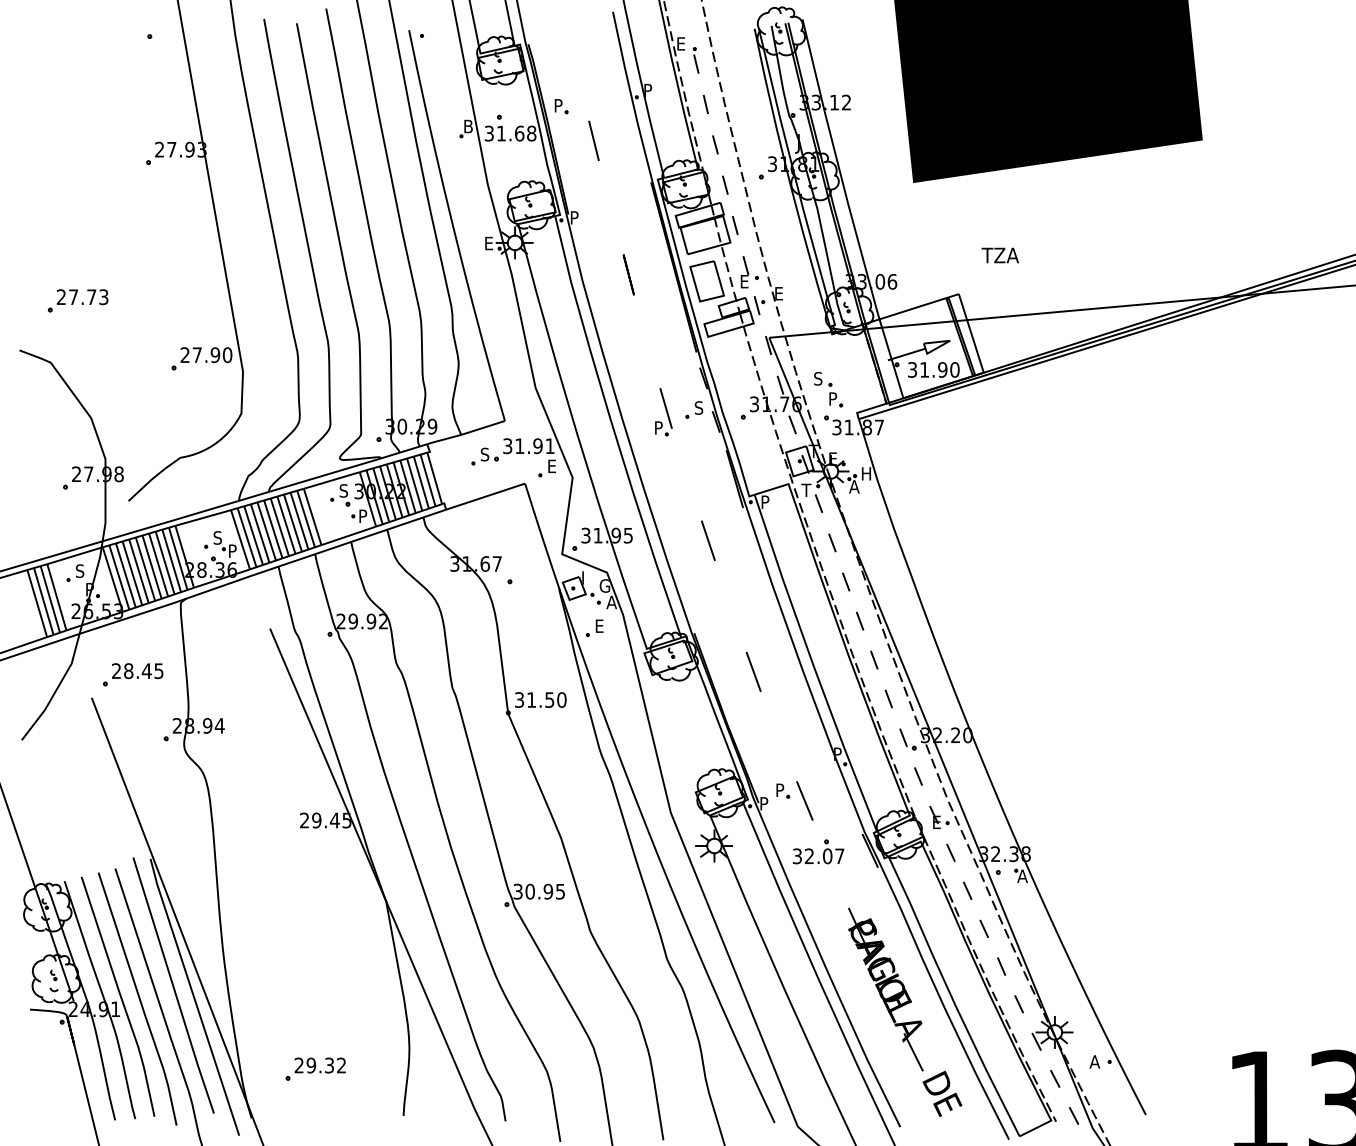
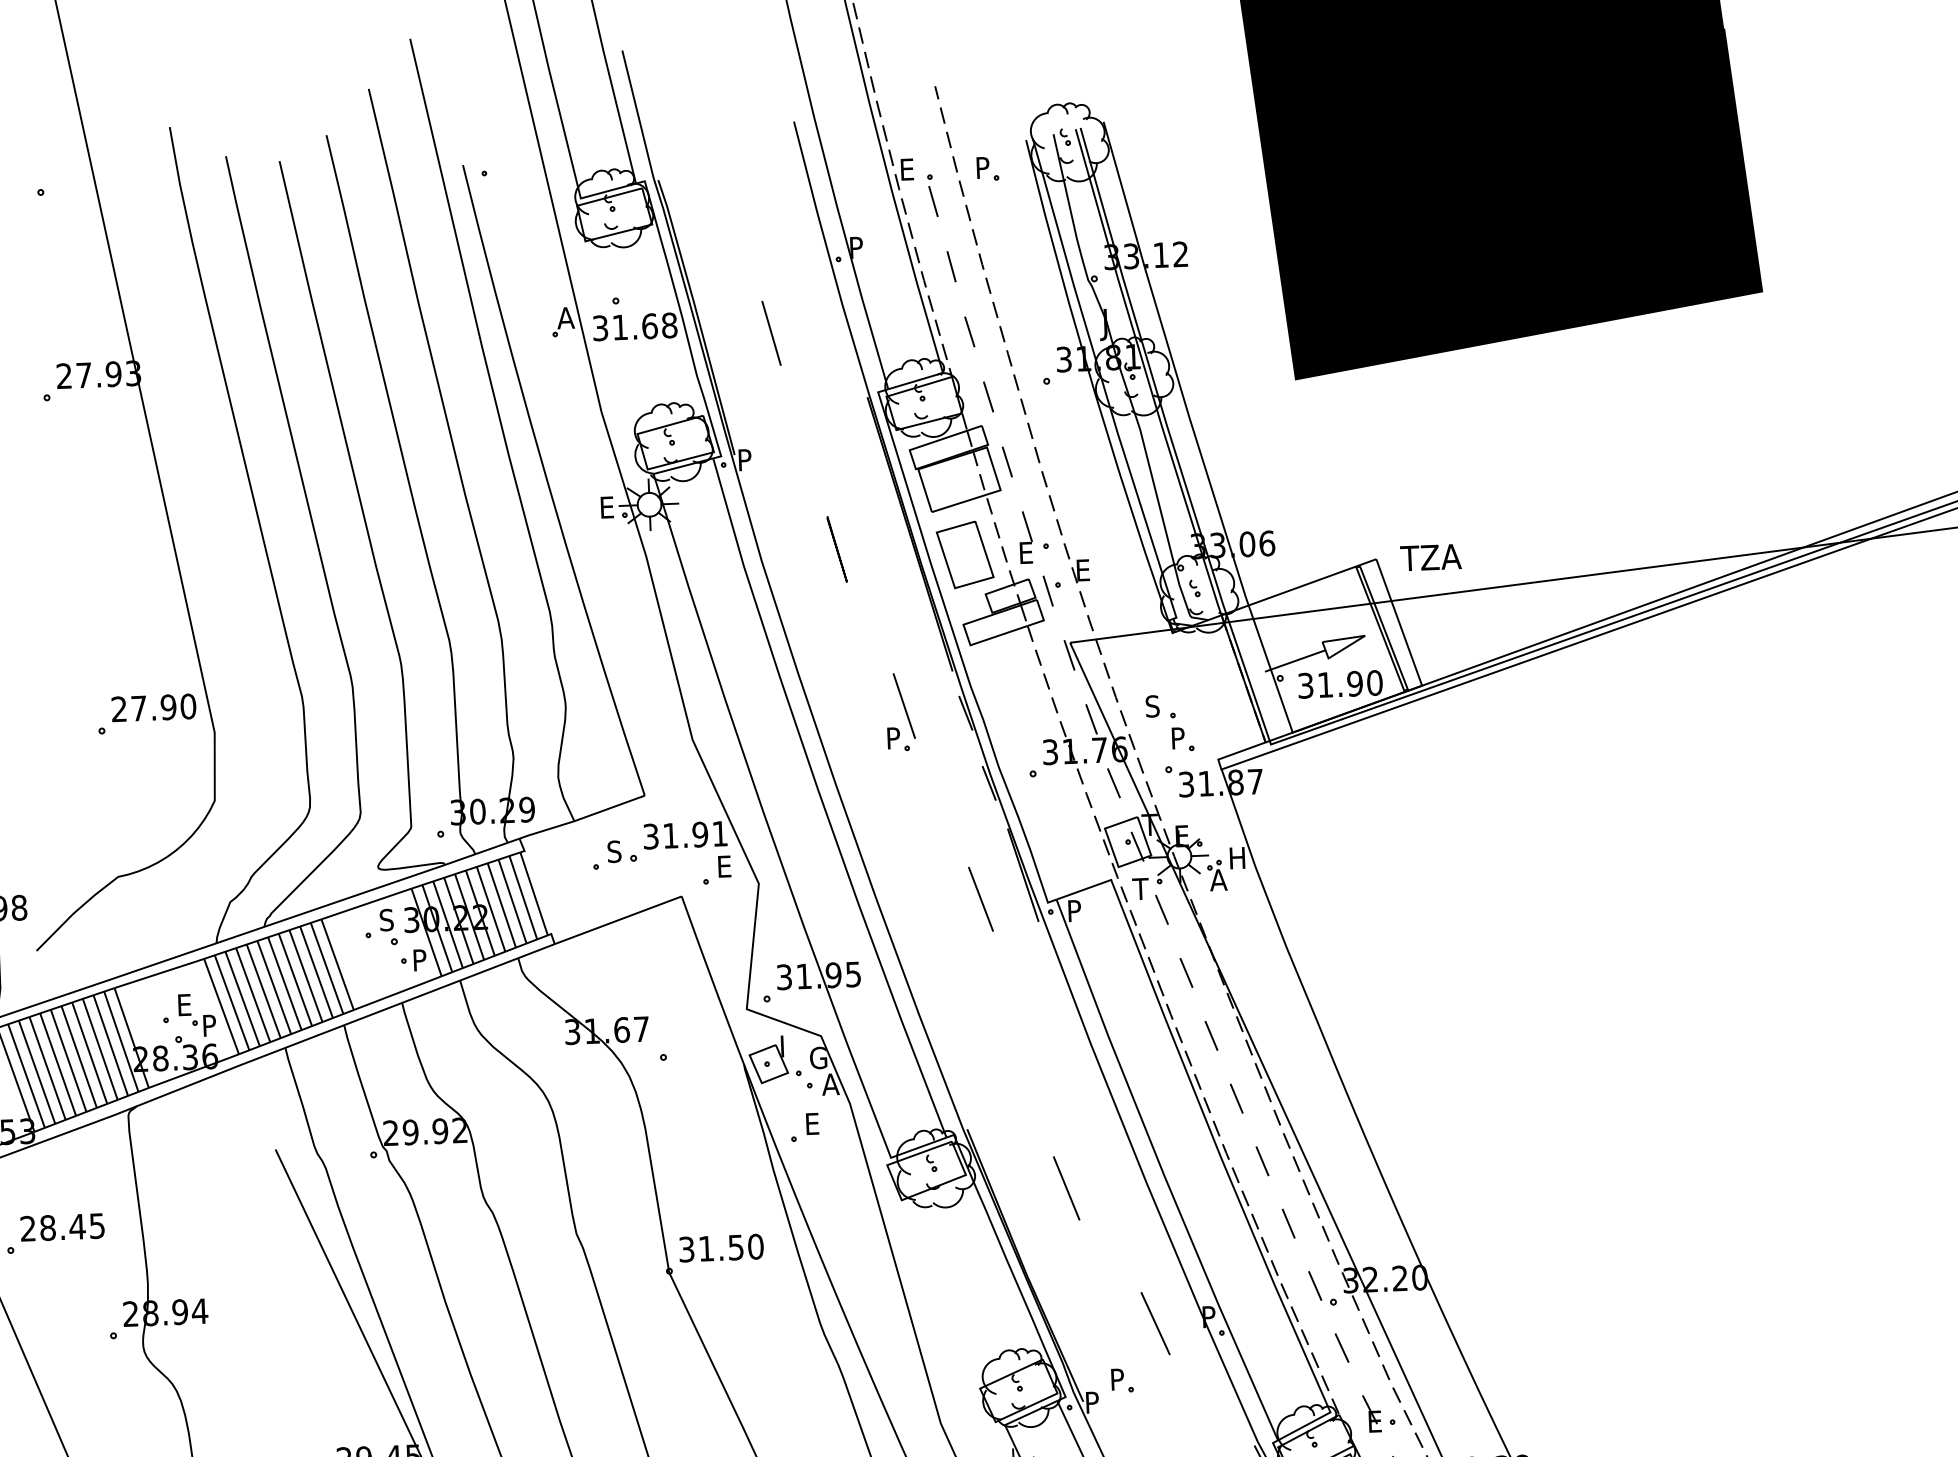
part: (561, 106) -> (987, 168), moved
text: (468, 126) -> (566, 318), B -> A
text: (999, 255) -> (1429, 557), moved
part: (694, 409) -> (952, 764), removed
part: (663, 412) -> (900, 712), moved
text: (217, 537) -> (183, 1004), S -> E
line: (708, 540) -> (981, 898), moved
line: (804, 800) -> (1154, 1322), moved

